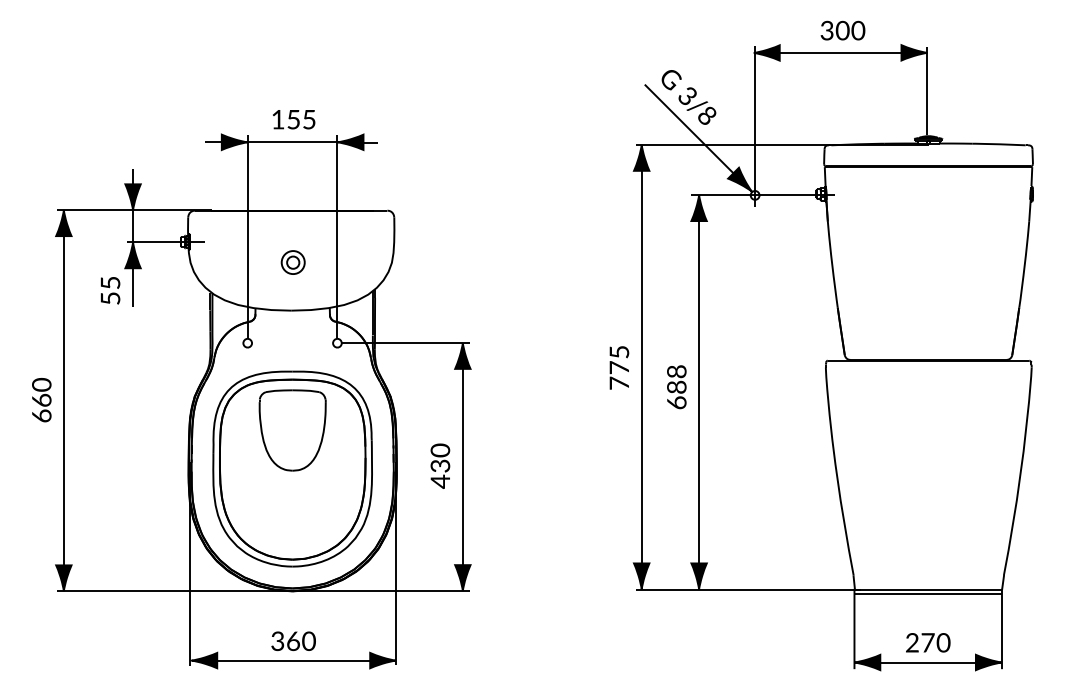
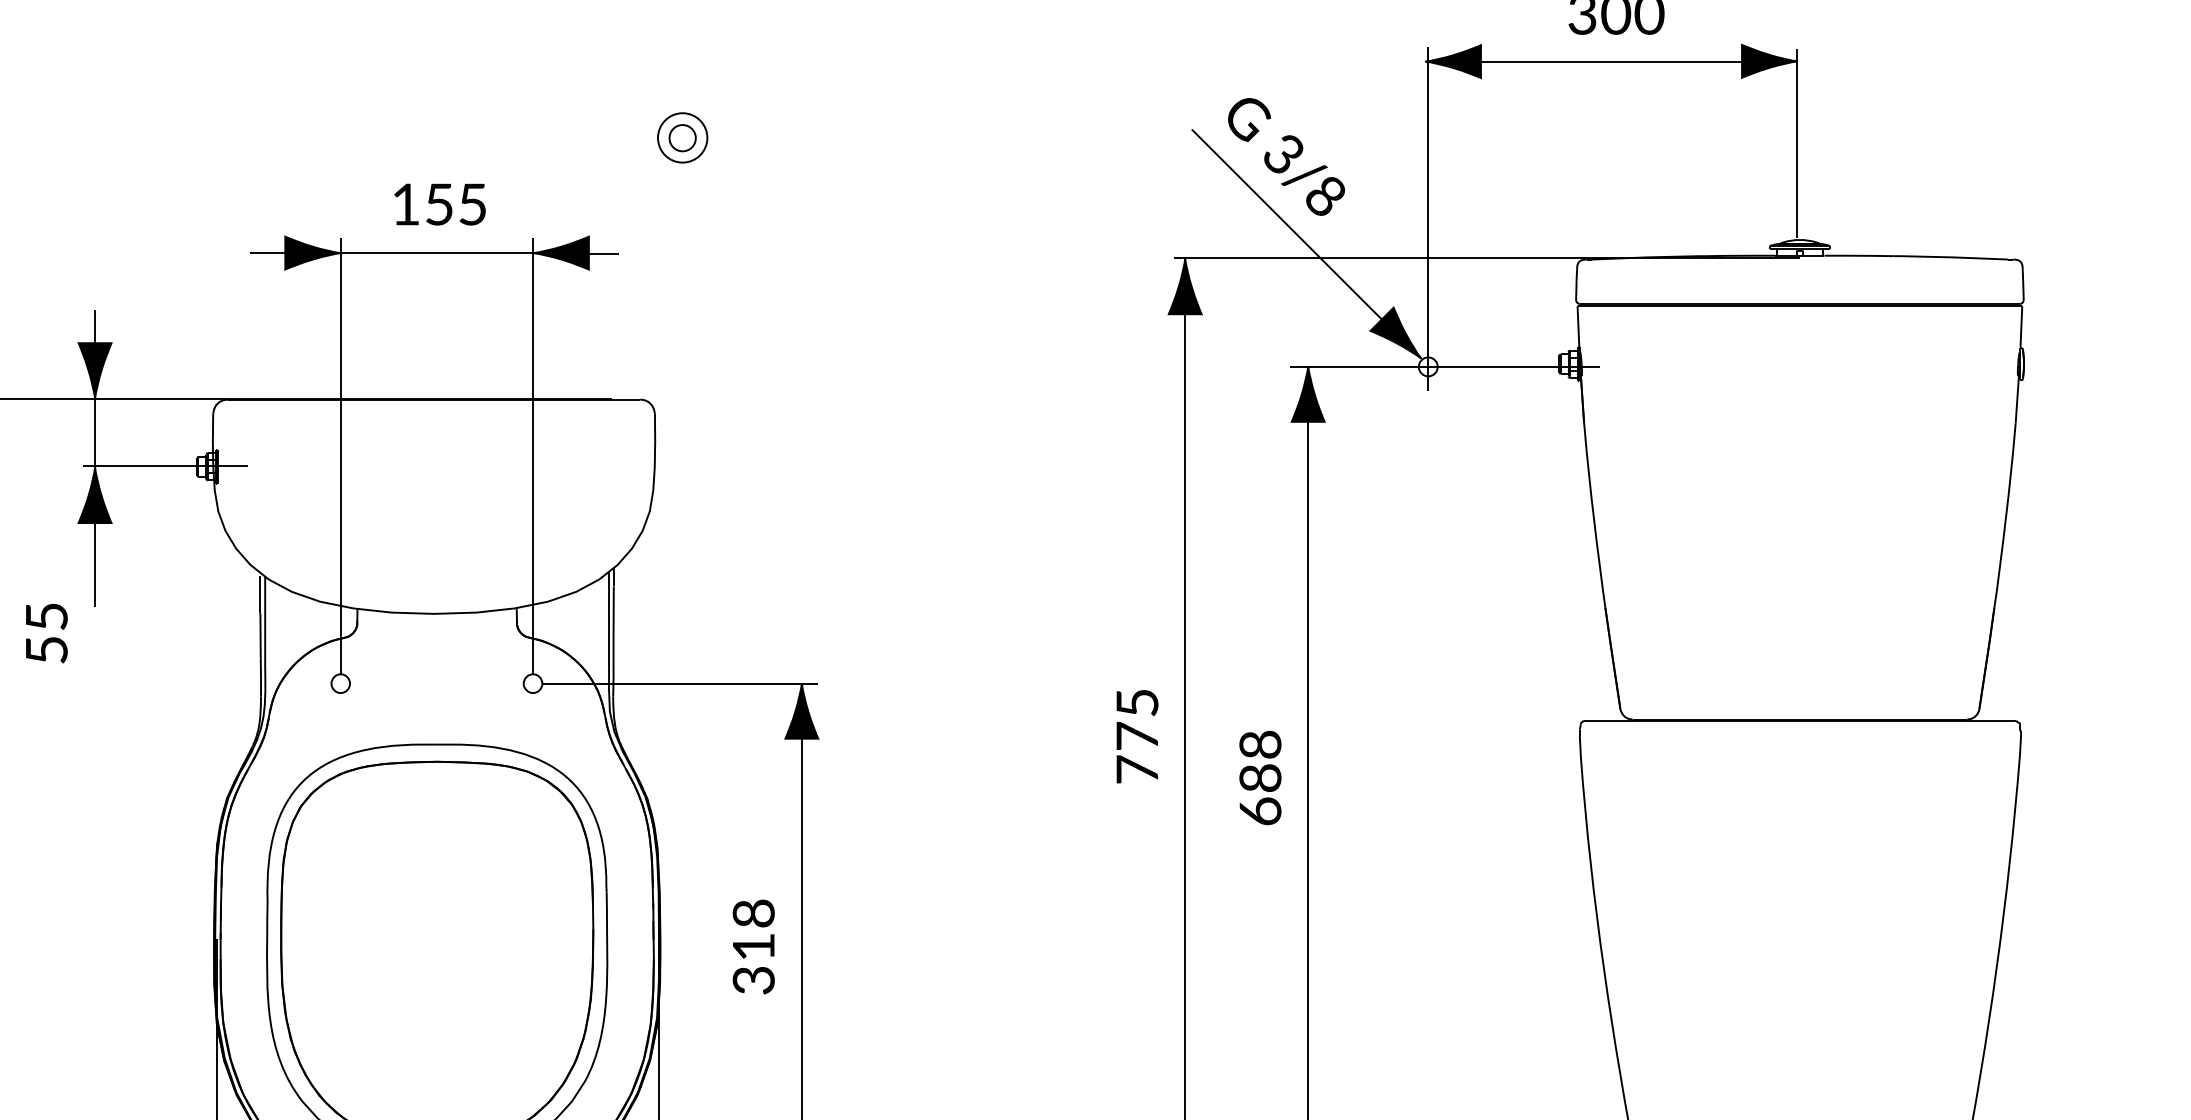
part: (292, 262) -> (681, 137), moved
text: (110, 290) -> (46, 632), moved
part: (292, 430) -> (436, 870), removed
text: (440, 465) -> (753, 945), 430 -> 318

